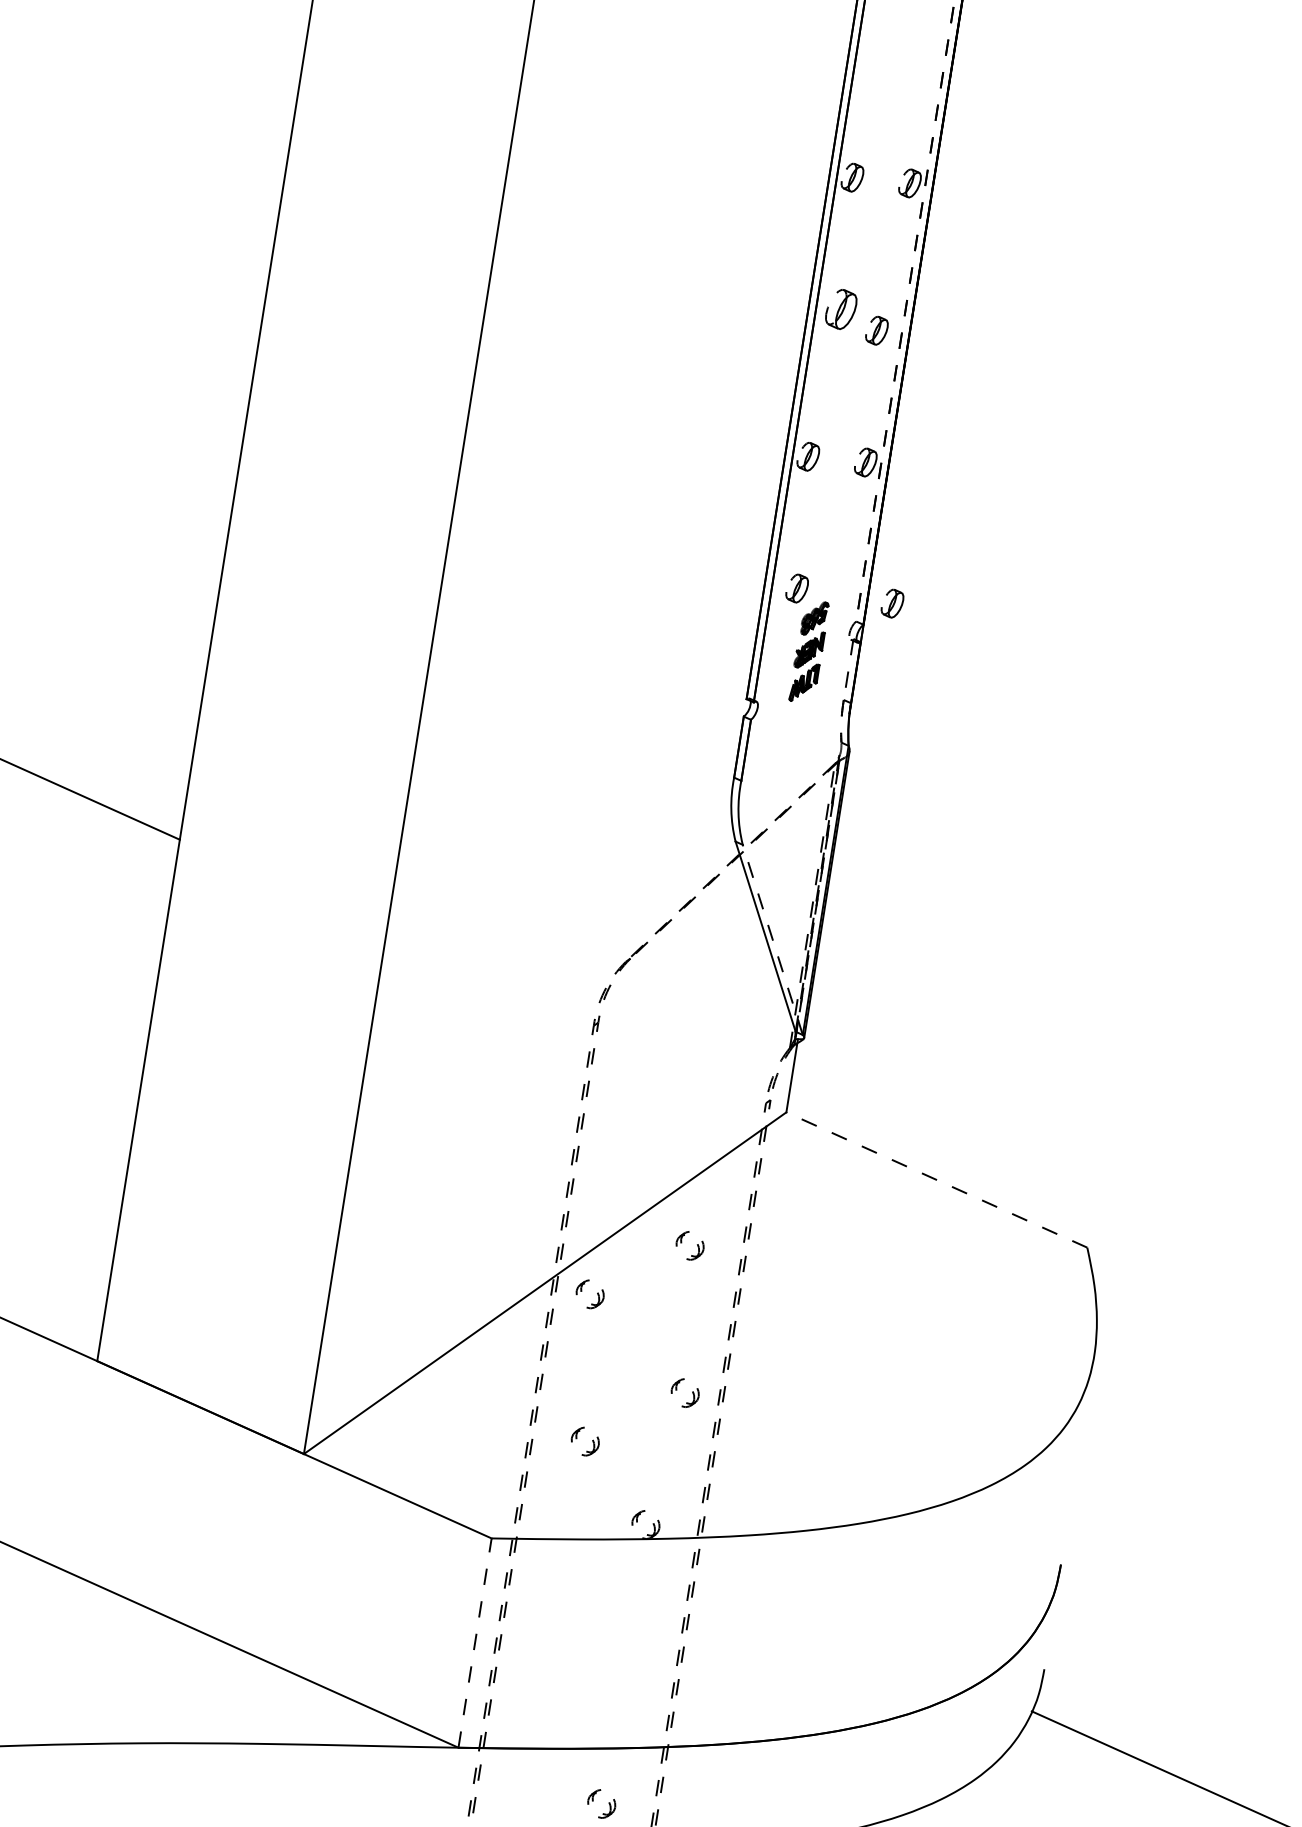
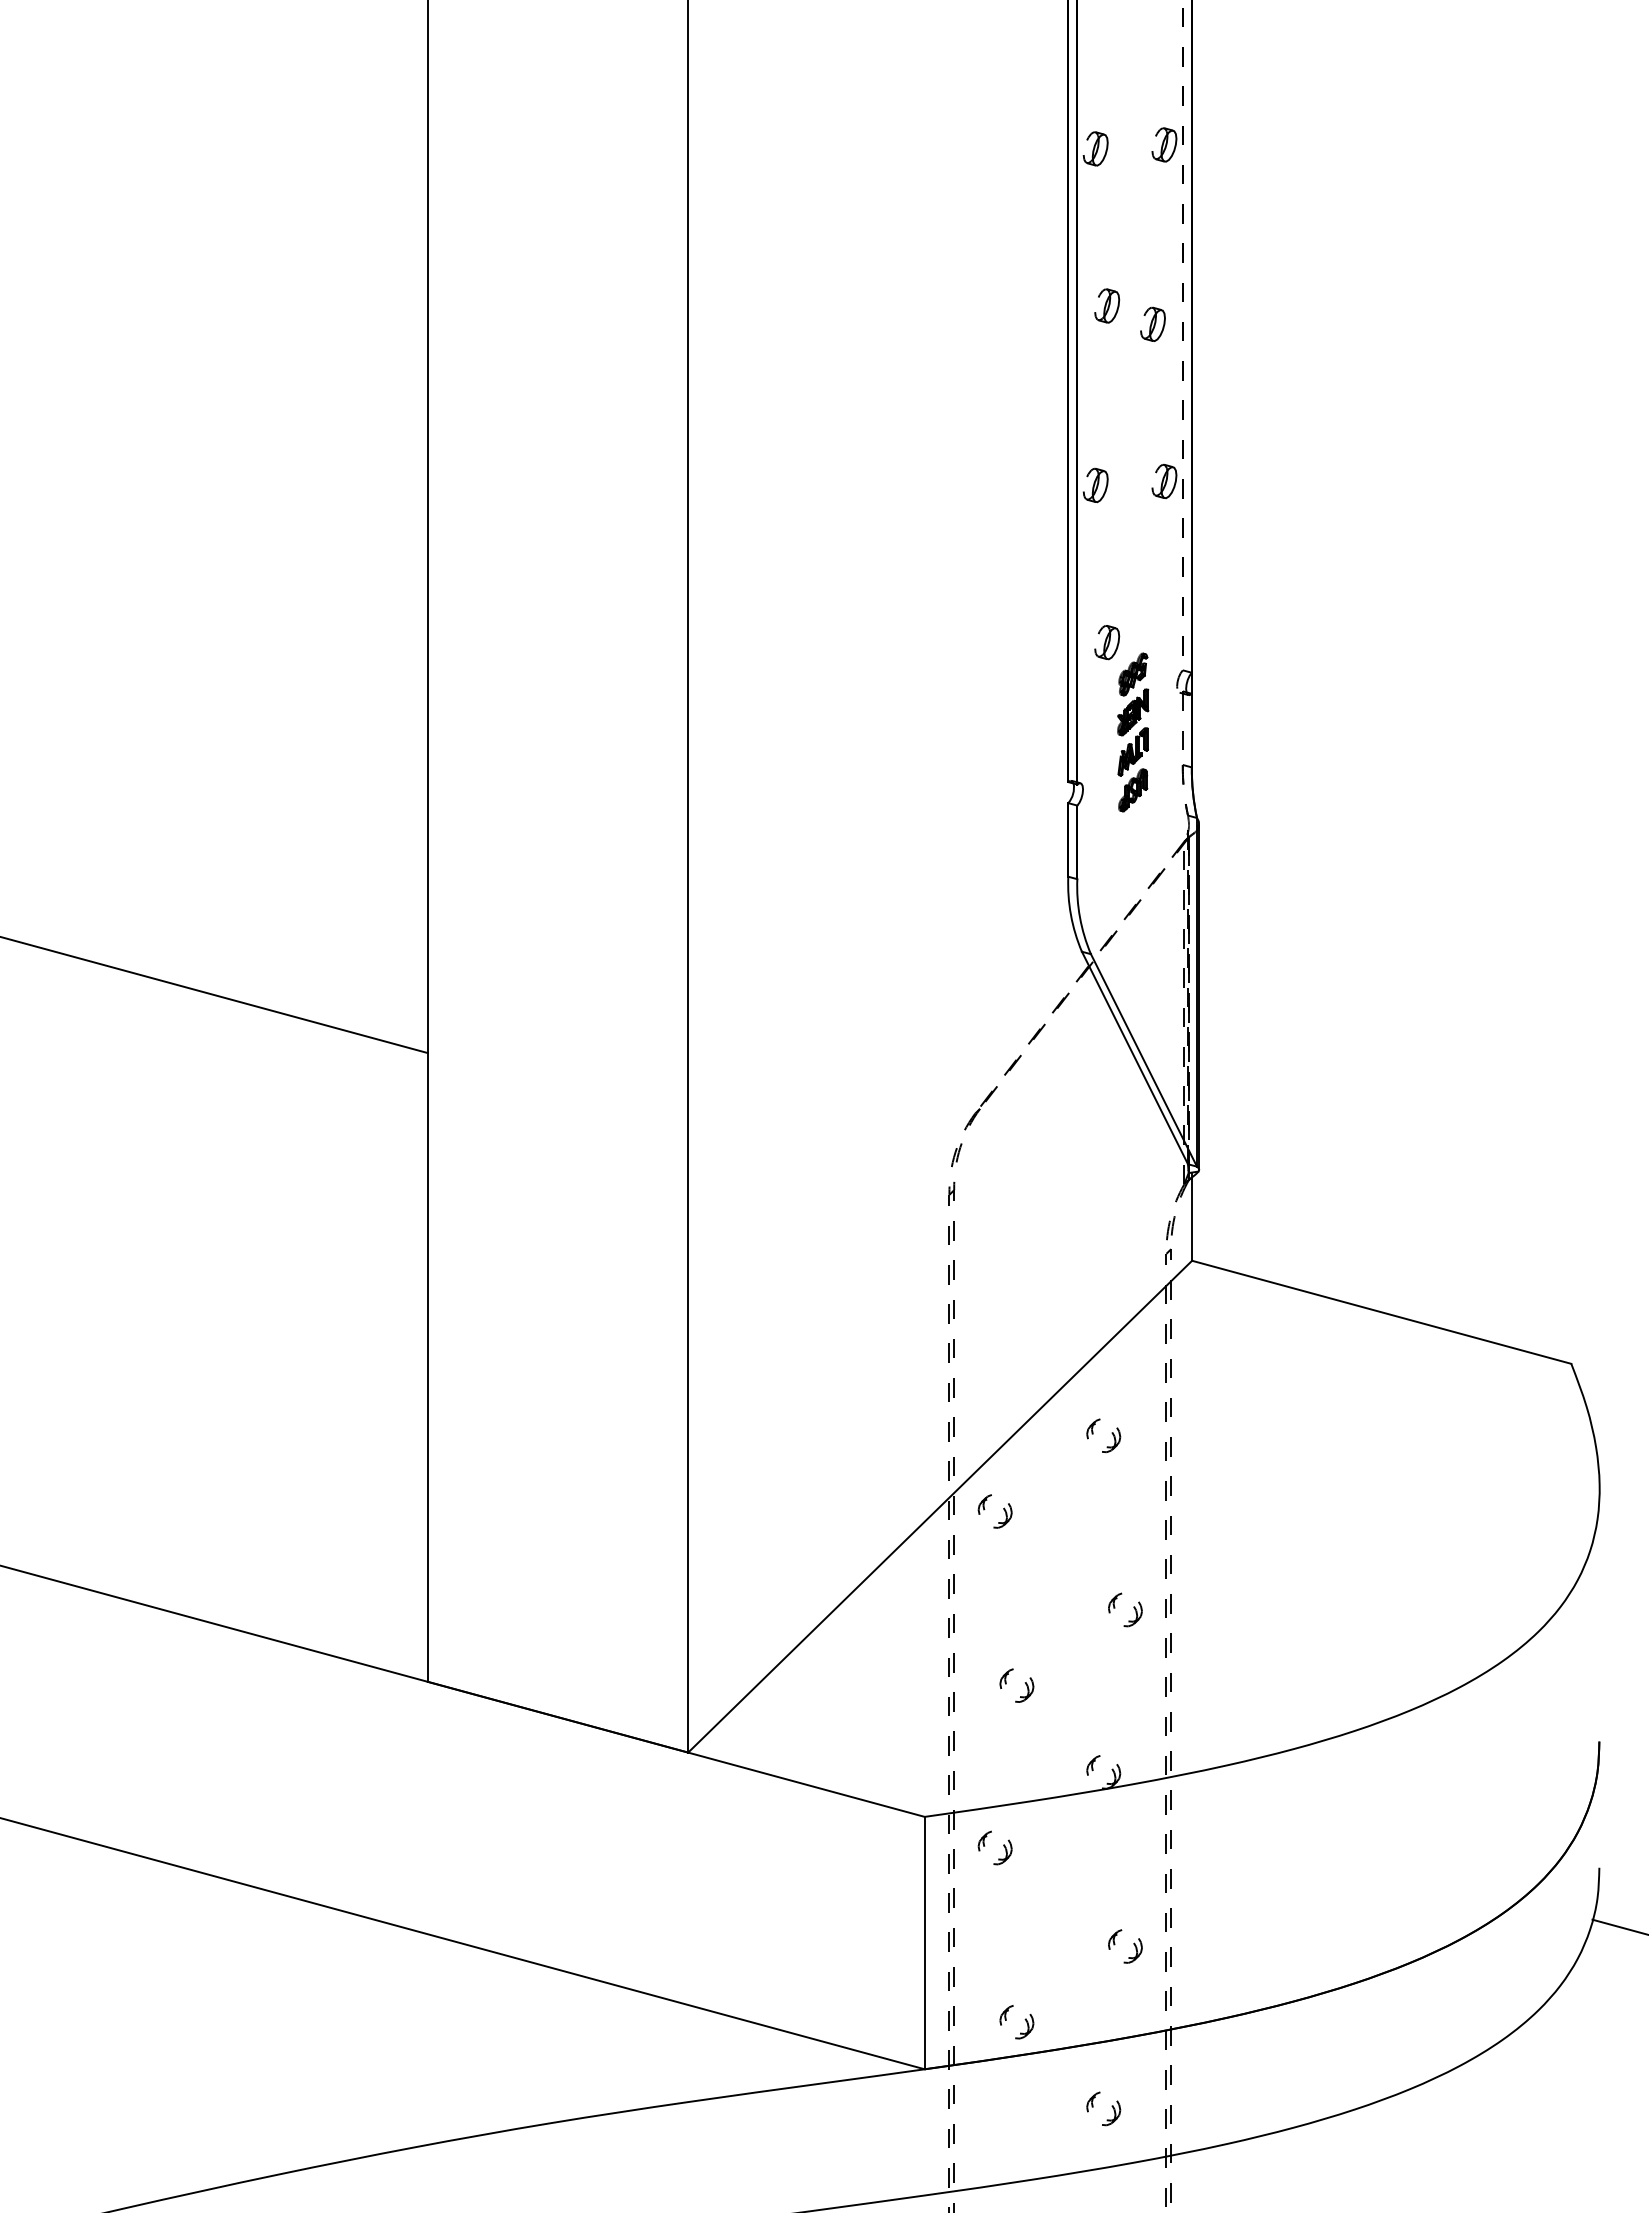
part: (841, 309) -> (1107, 305), size x0.71
part: (892, 603) -> (1222, 642), removed
part: (799, 714) -> (1133, 790), added
line: (772, 939) -> (1143, 1060), dashed -> solid
line: (936, 1180) -> (1381, 1312), dashed -> solid
part: (538, 1570) -> (985, 1846), added
line: (474, 1642) -> (924, 1942), dashed -> solid
part: (647, 1671) -> (1133, 1944), added
part: (547, 1719) -> (1024, 2019), added

